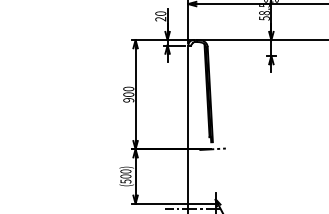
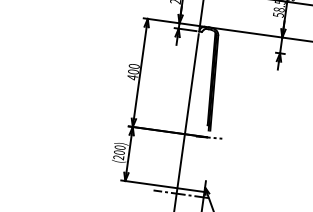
text: (128, 99) -> (132, 76), 900 -> 400
text: (125, 181) -> (118, 157), (500) -> (200)

